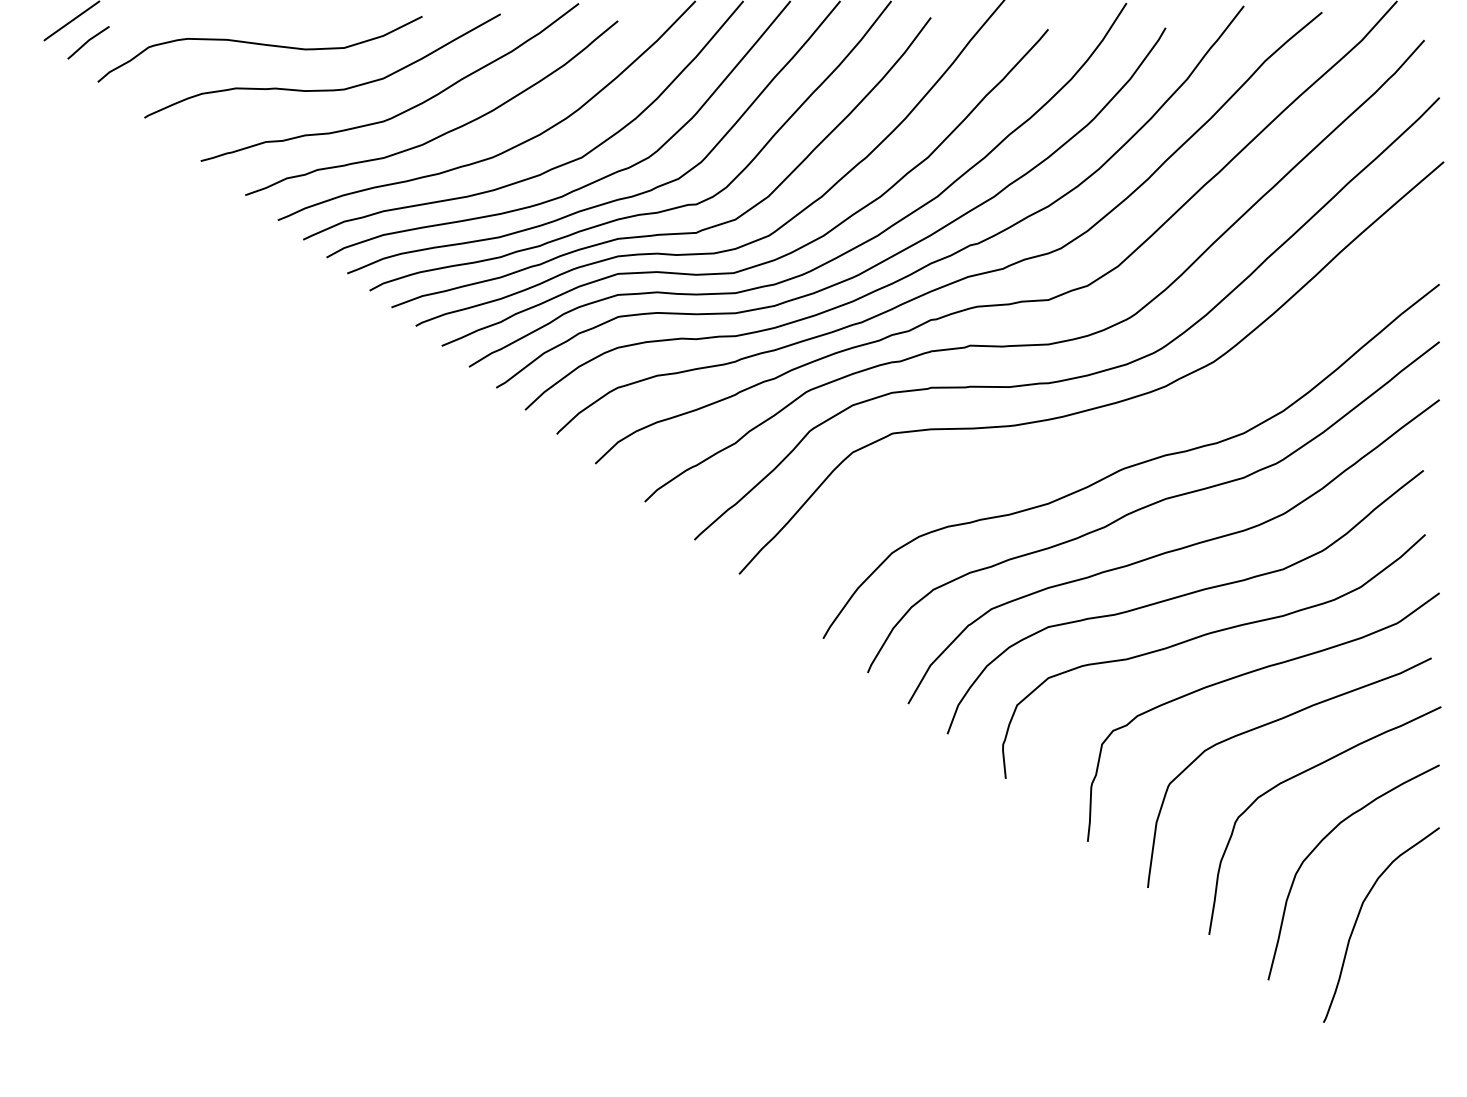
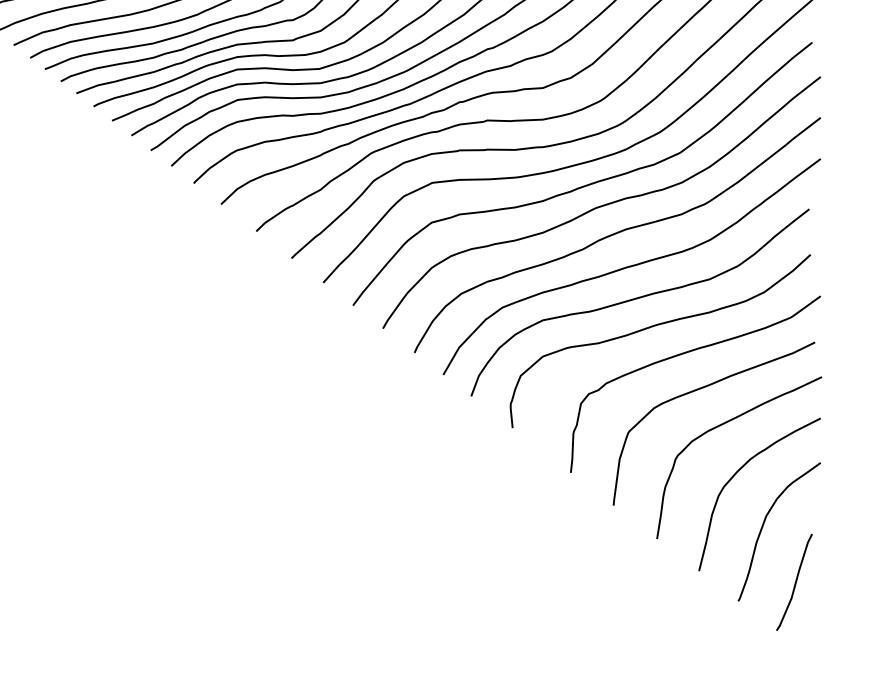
curve: (1108, 436) -> (585, 184), added
curve: (1403, 995) -> (795, 581), added

